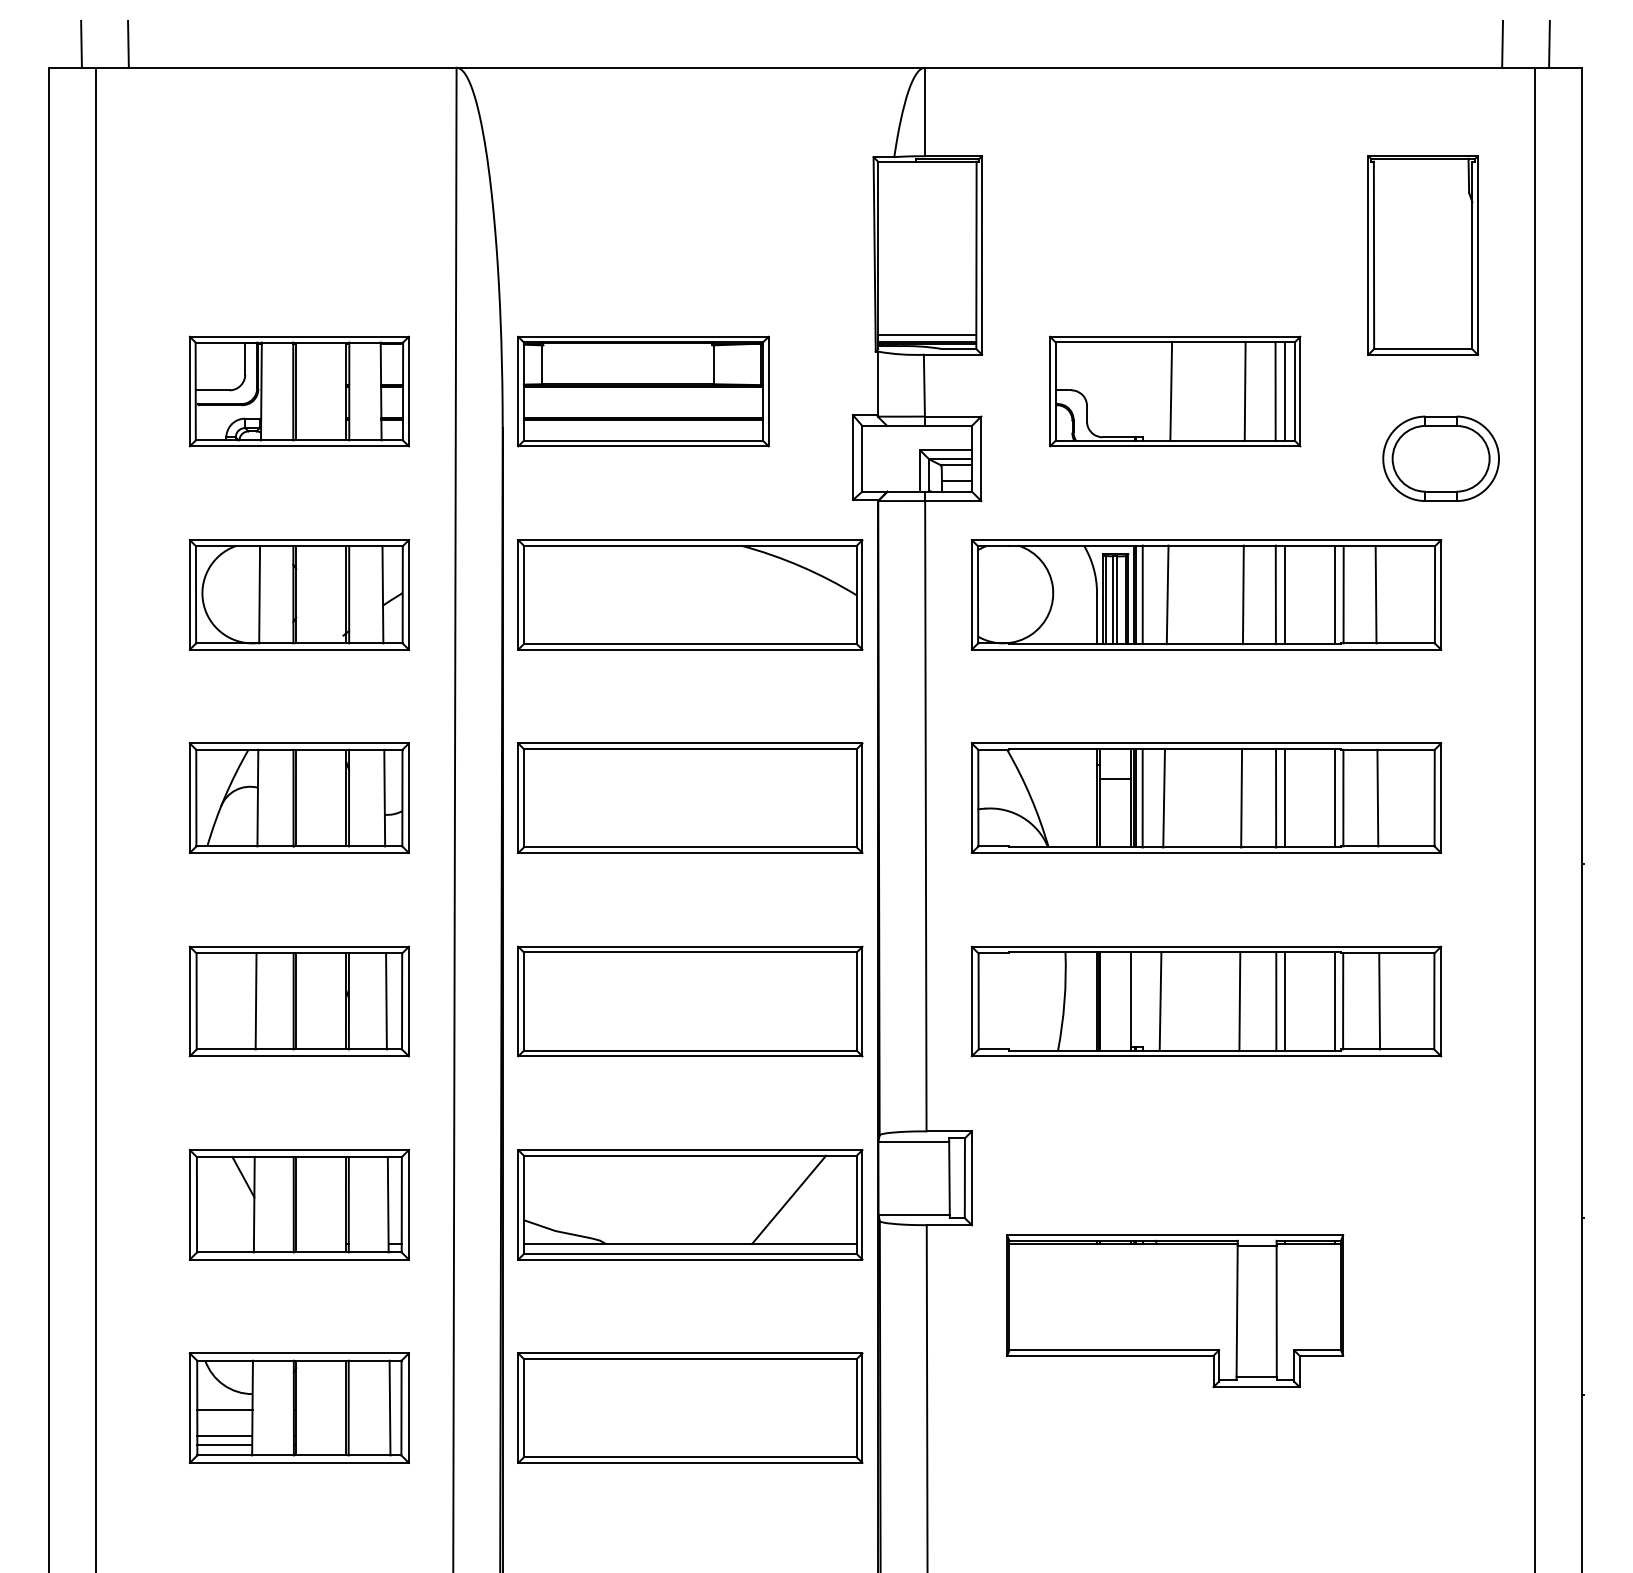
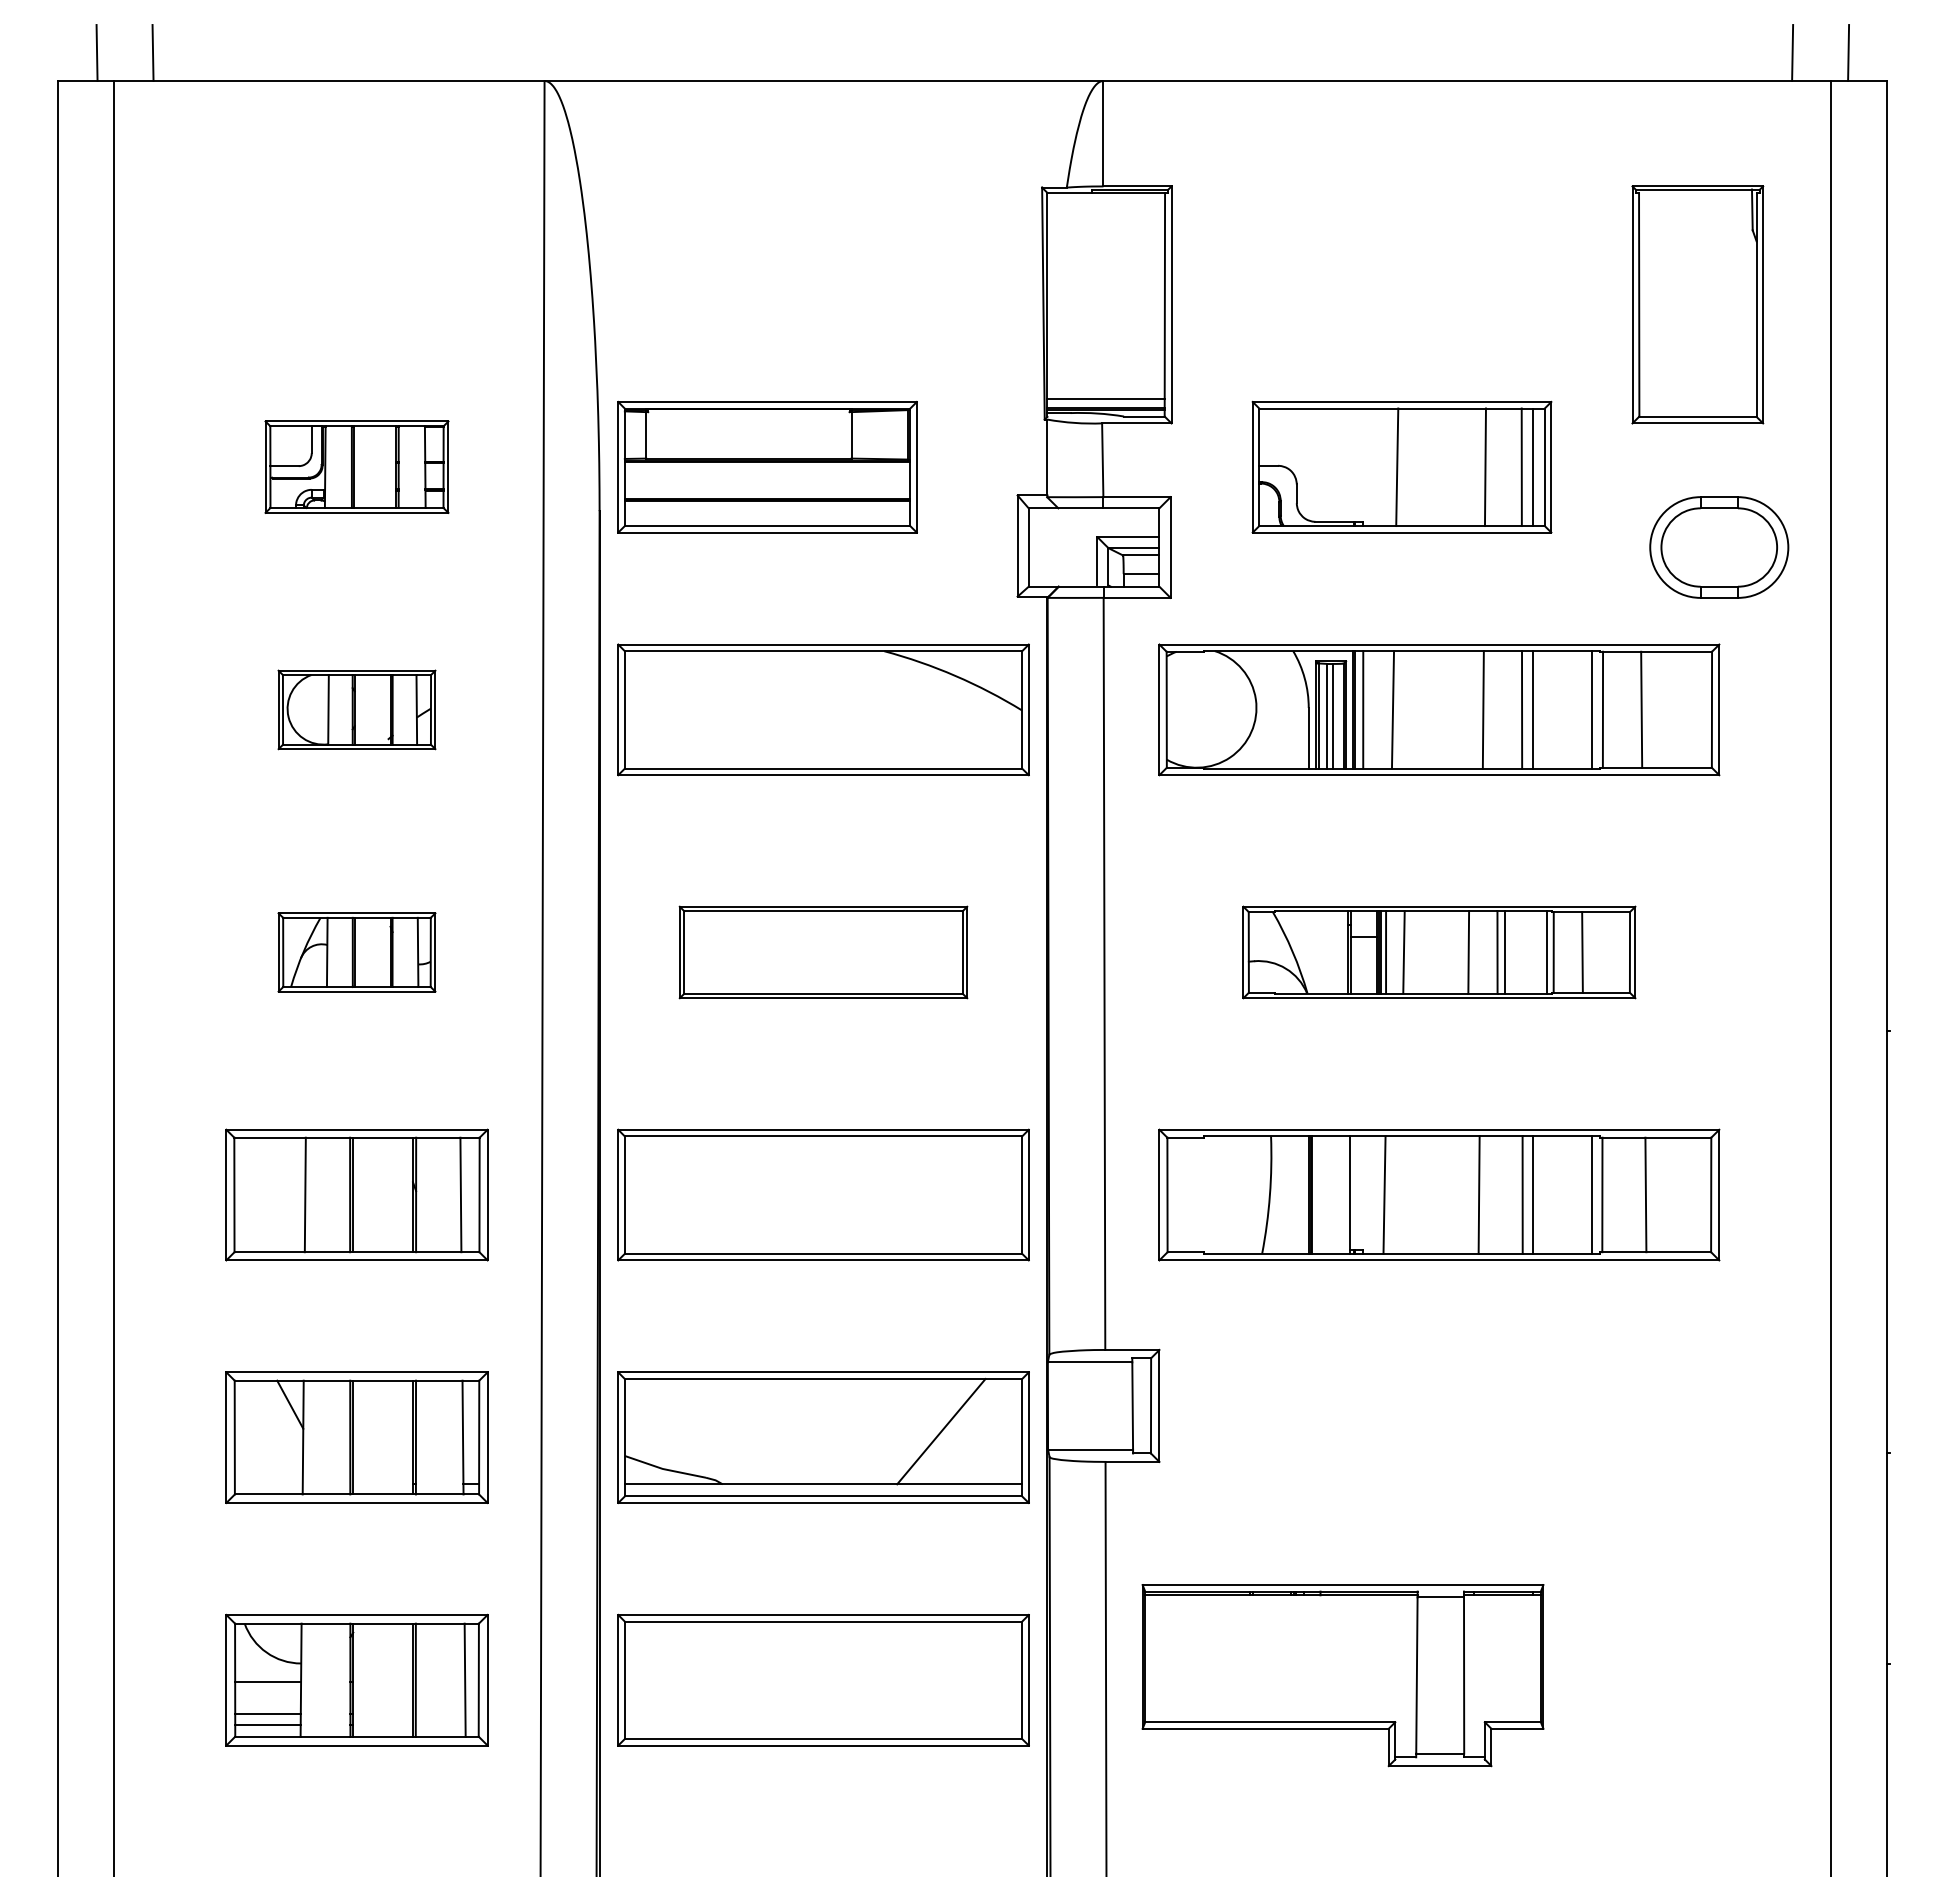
part: (298, 390) -> (356, 466), size x0.7
part: (298, 594) -> (356, 709), size x0.6
part: (298, 798) -> (356, 952), size x0.6
part: (690, 798) -> (823, 952), size x0.7
part: (1206, 798) -> (1439, 952), size x0.7
part: (1174, 1311) -> (1342, 1675), moved

